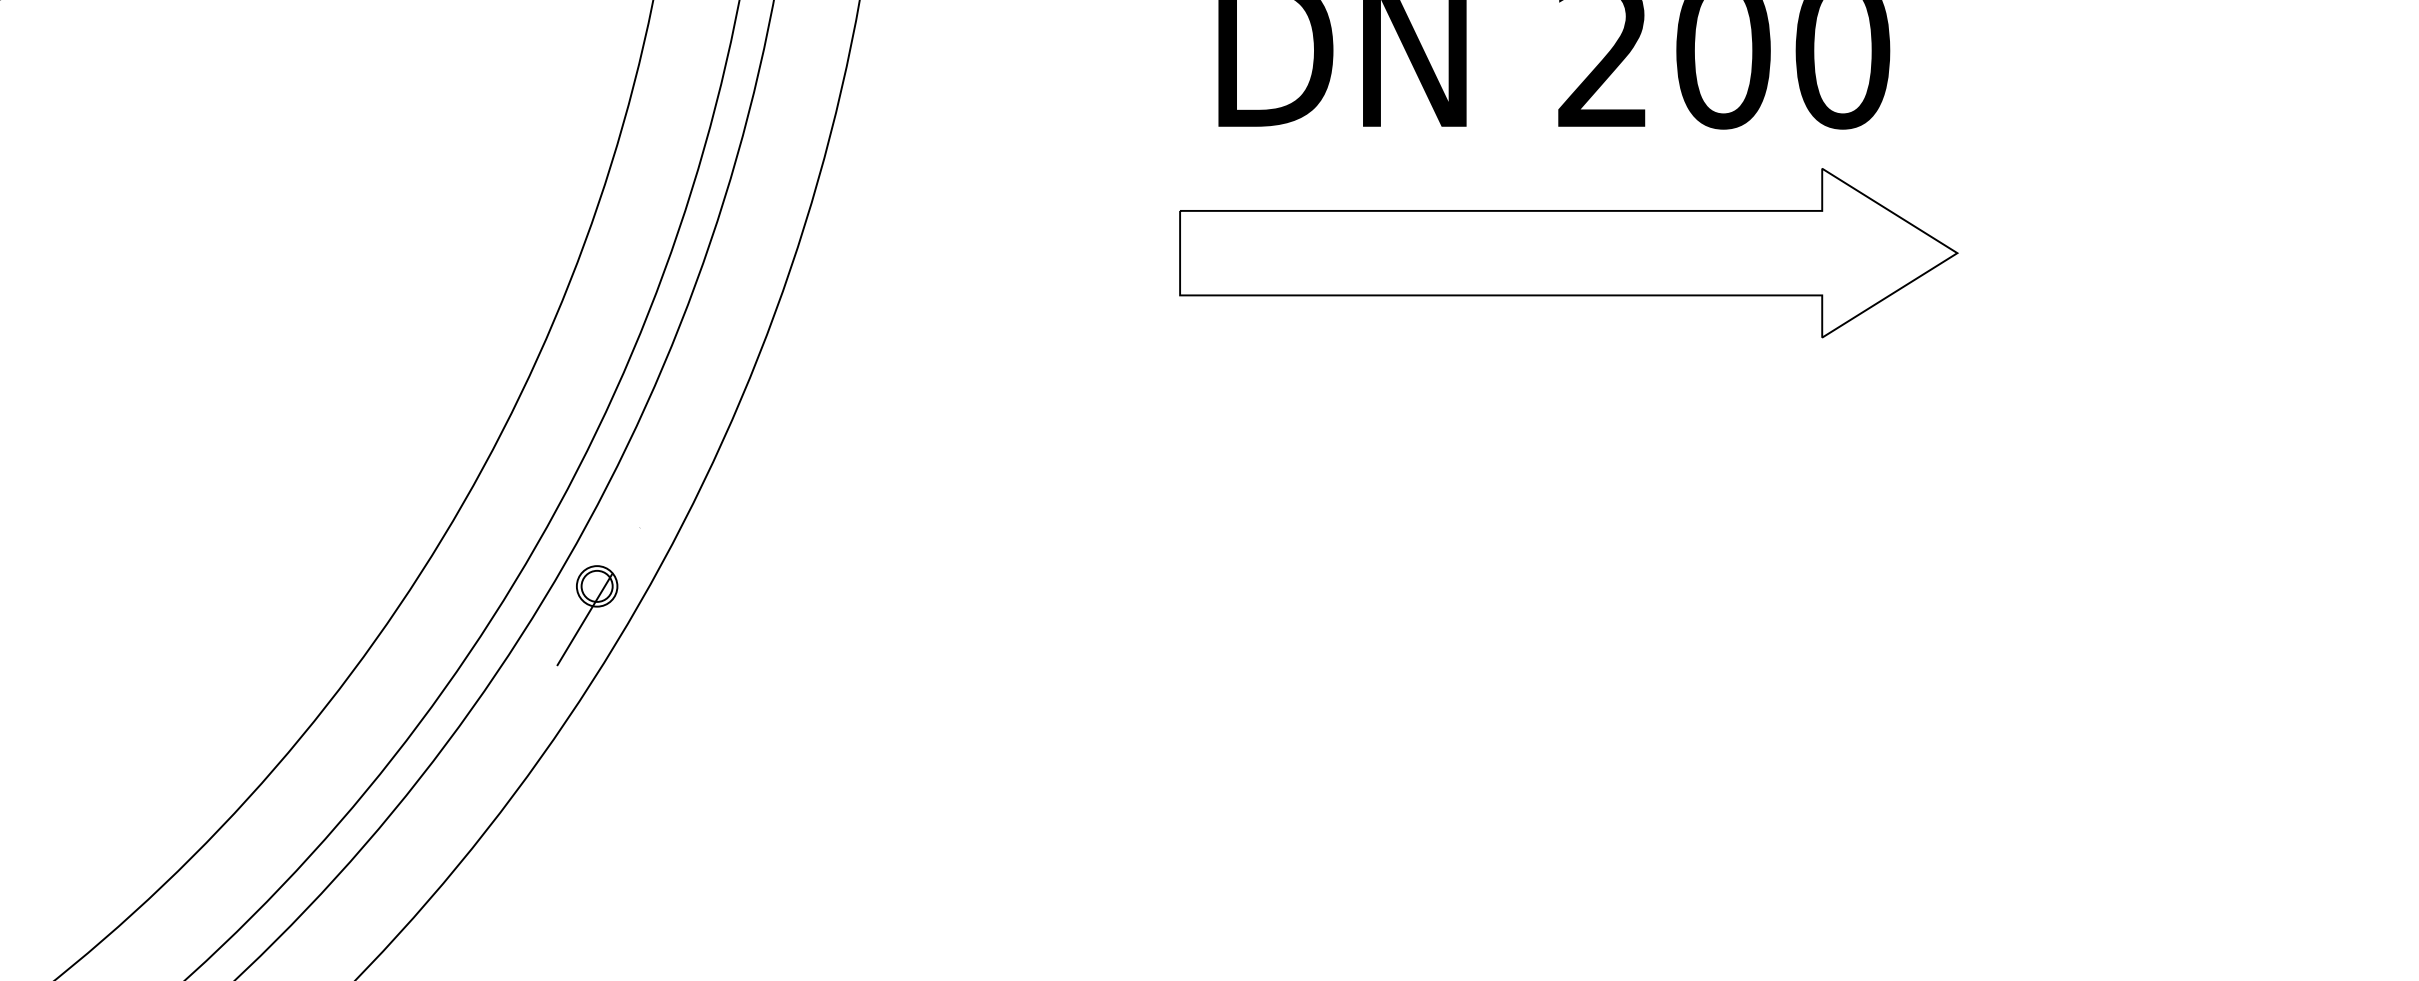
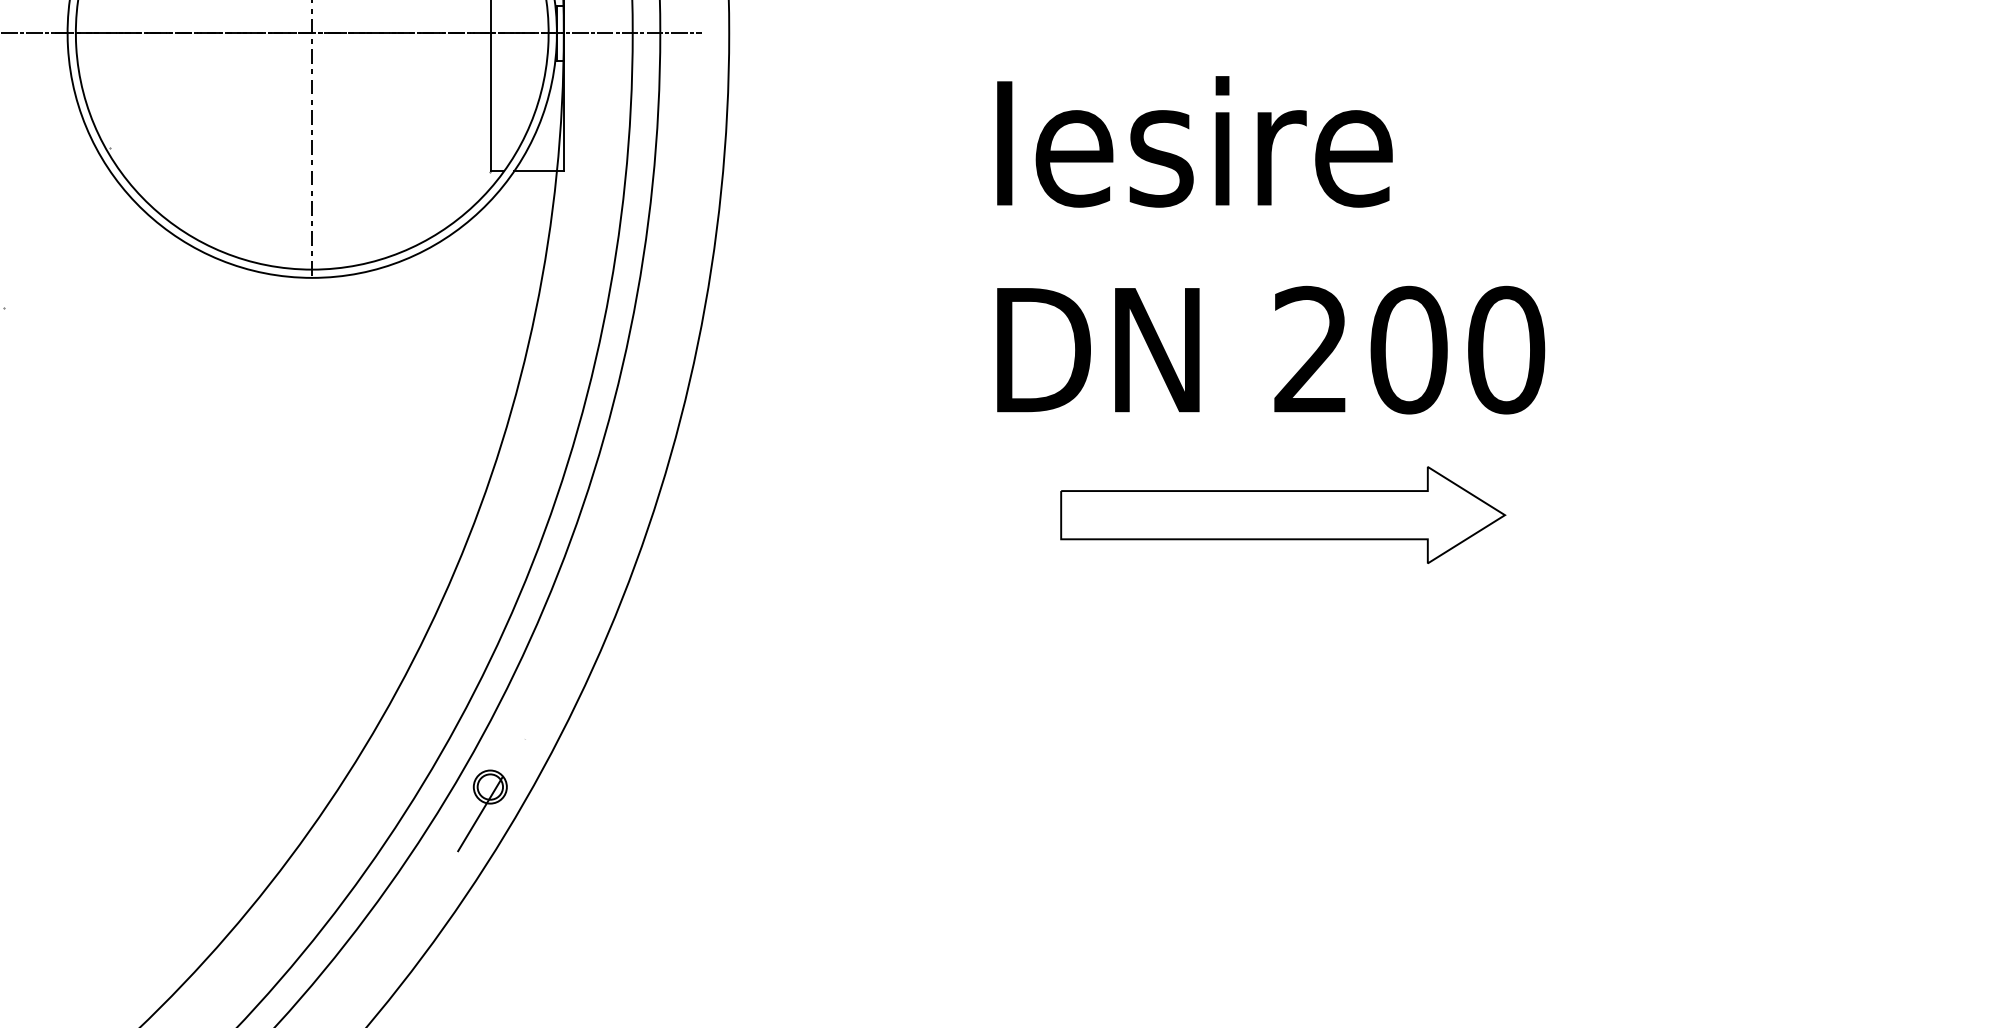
part: (1569, 252) -> (1283, 514), size x0.7

